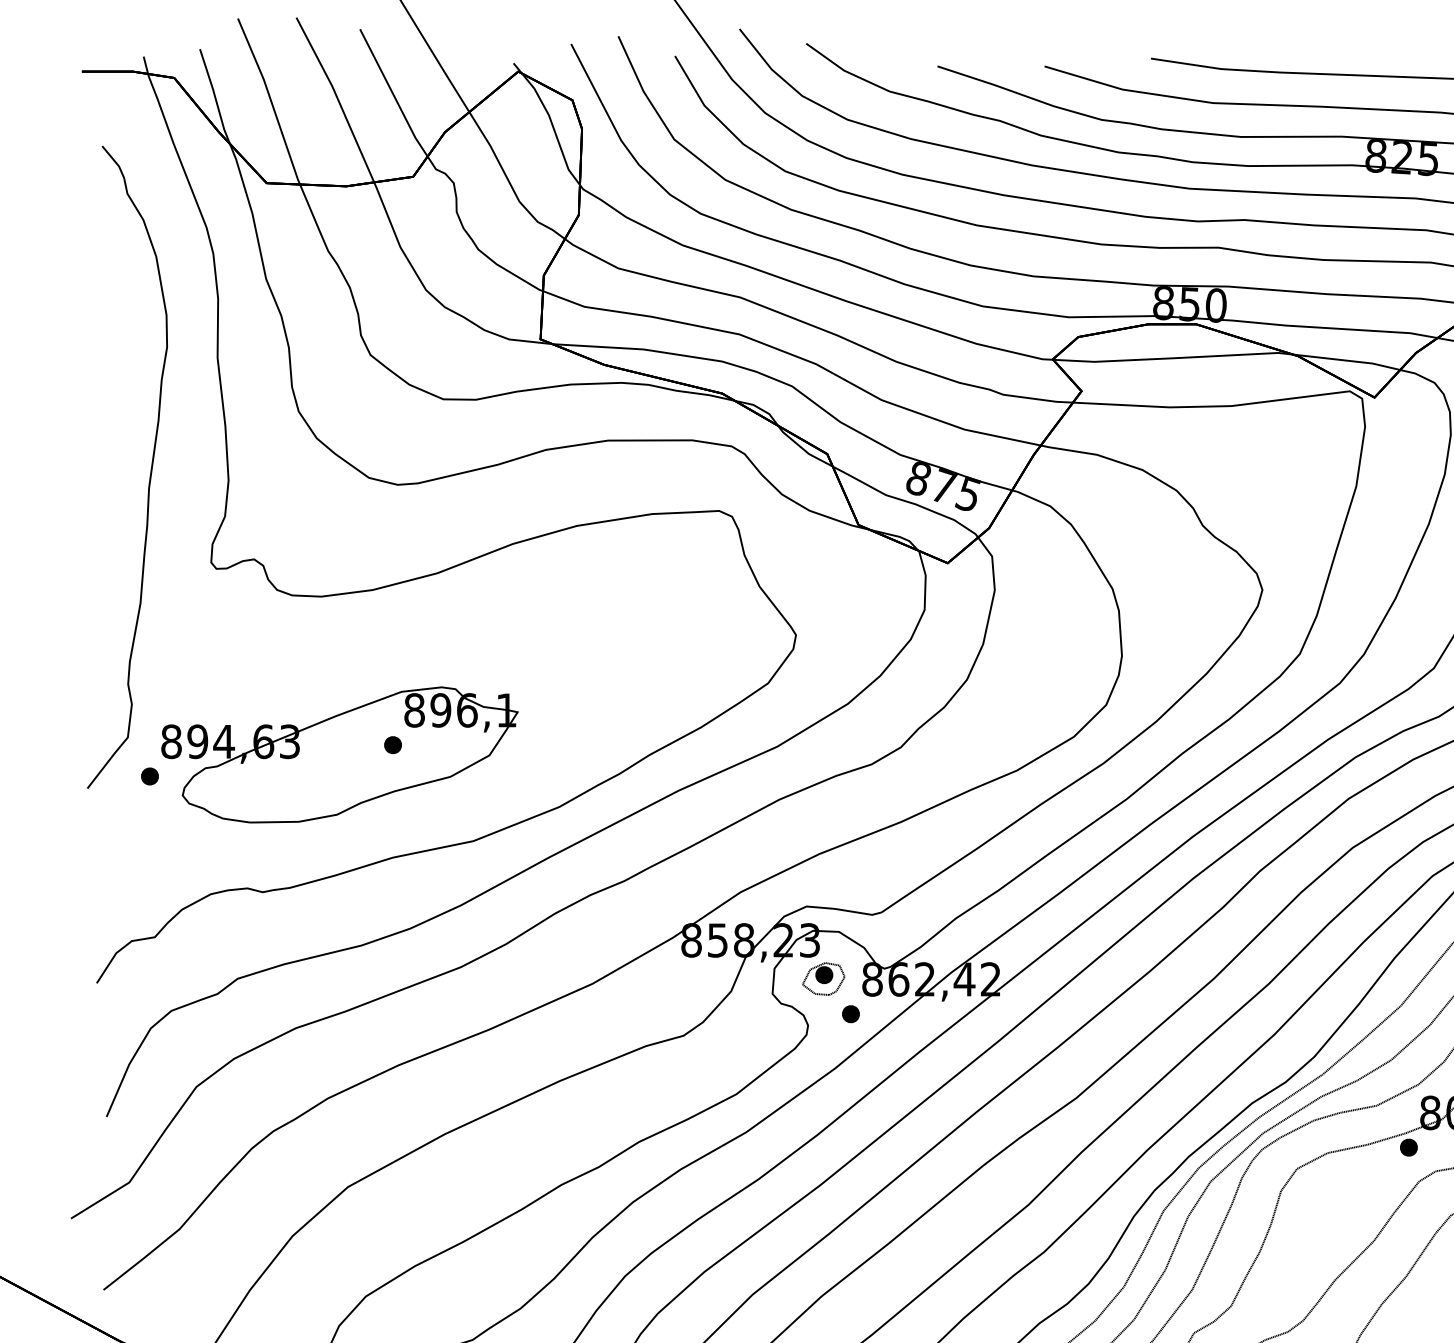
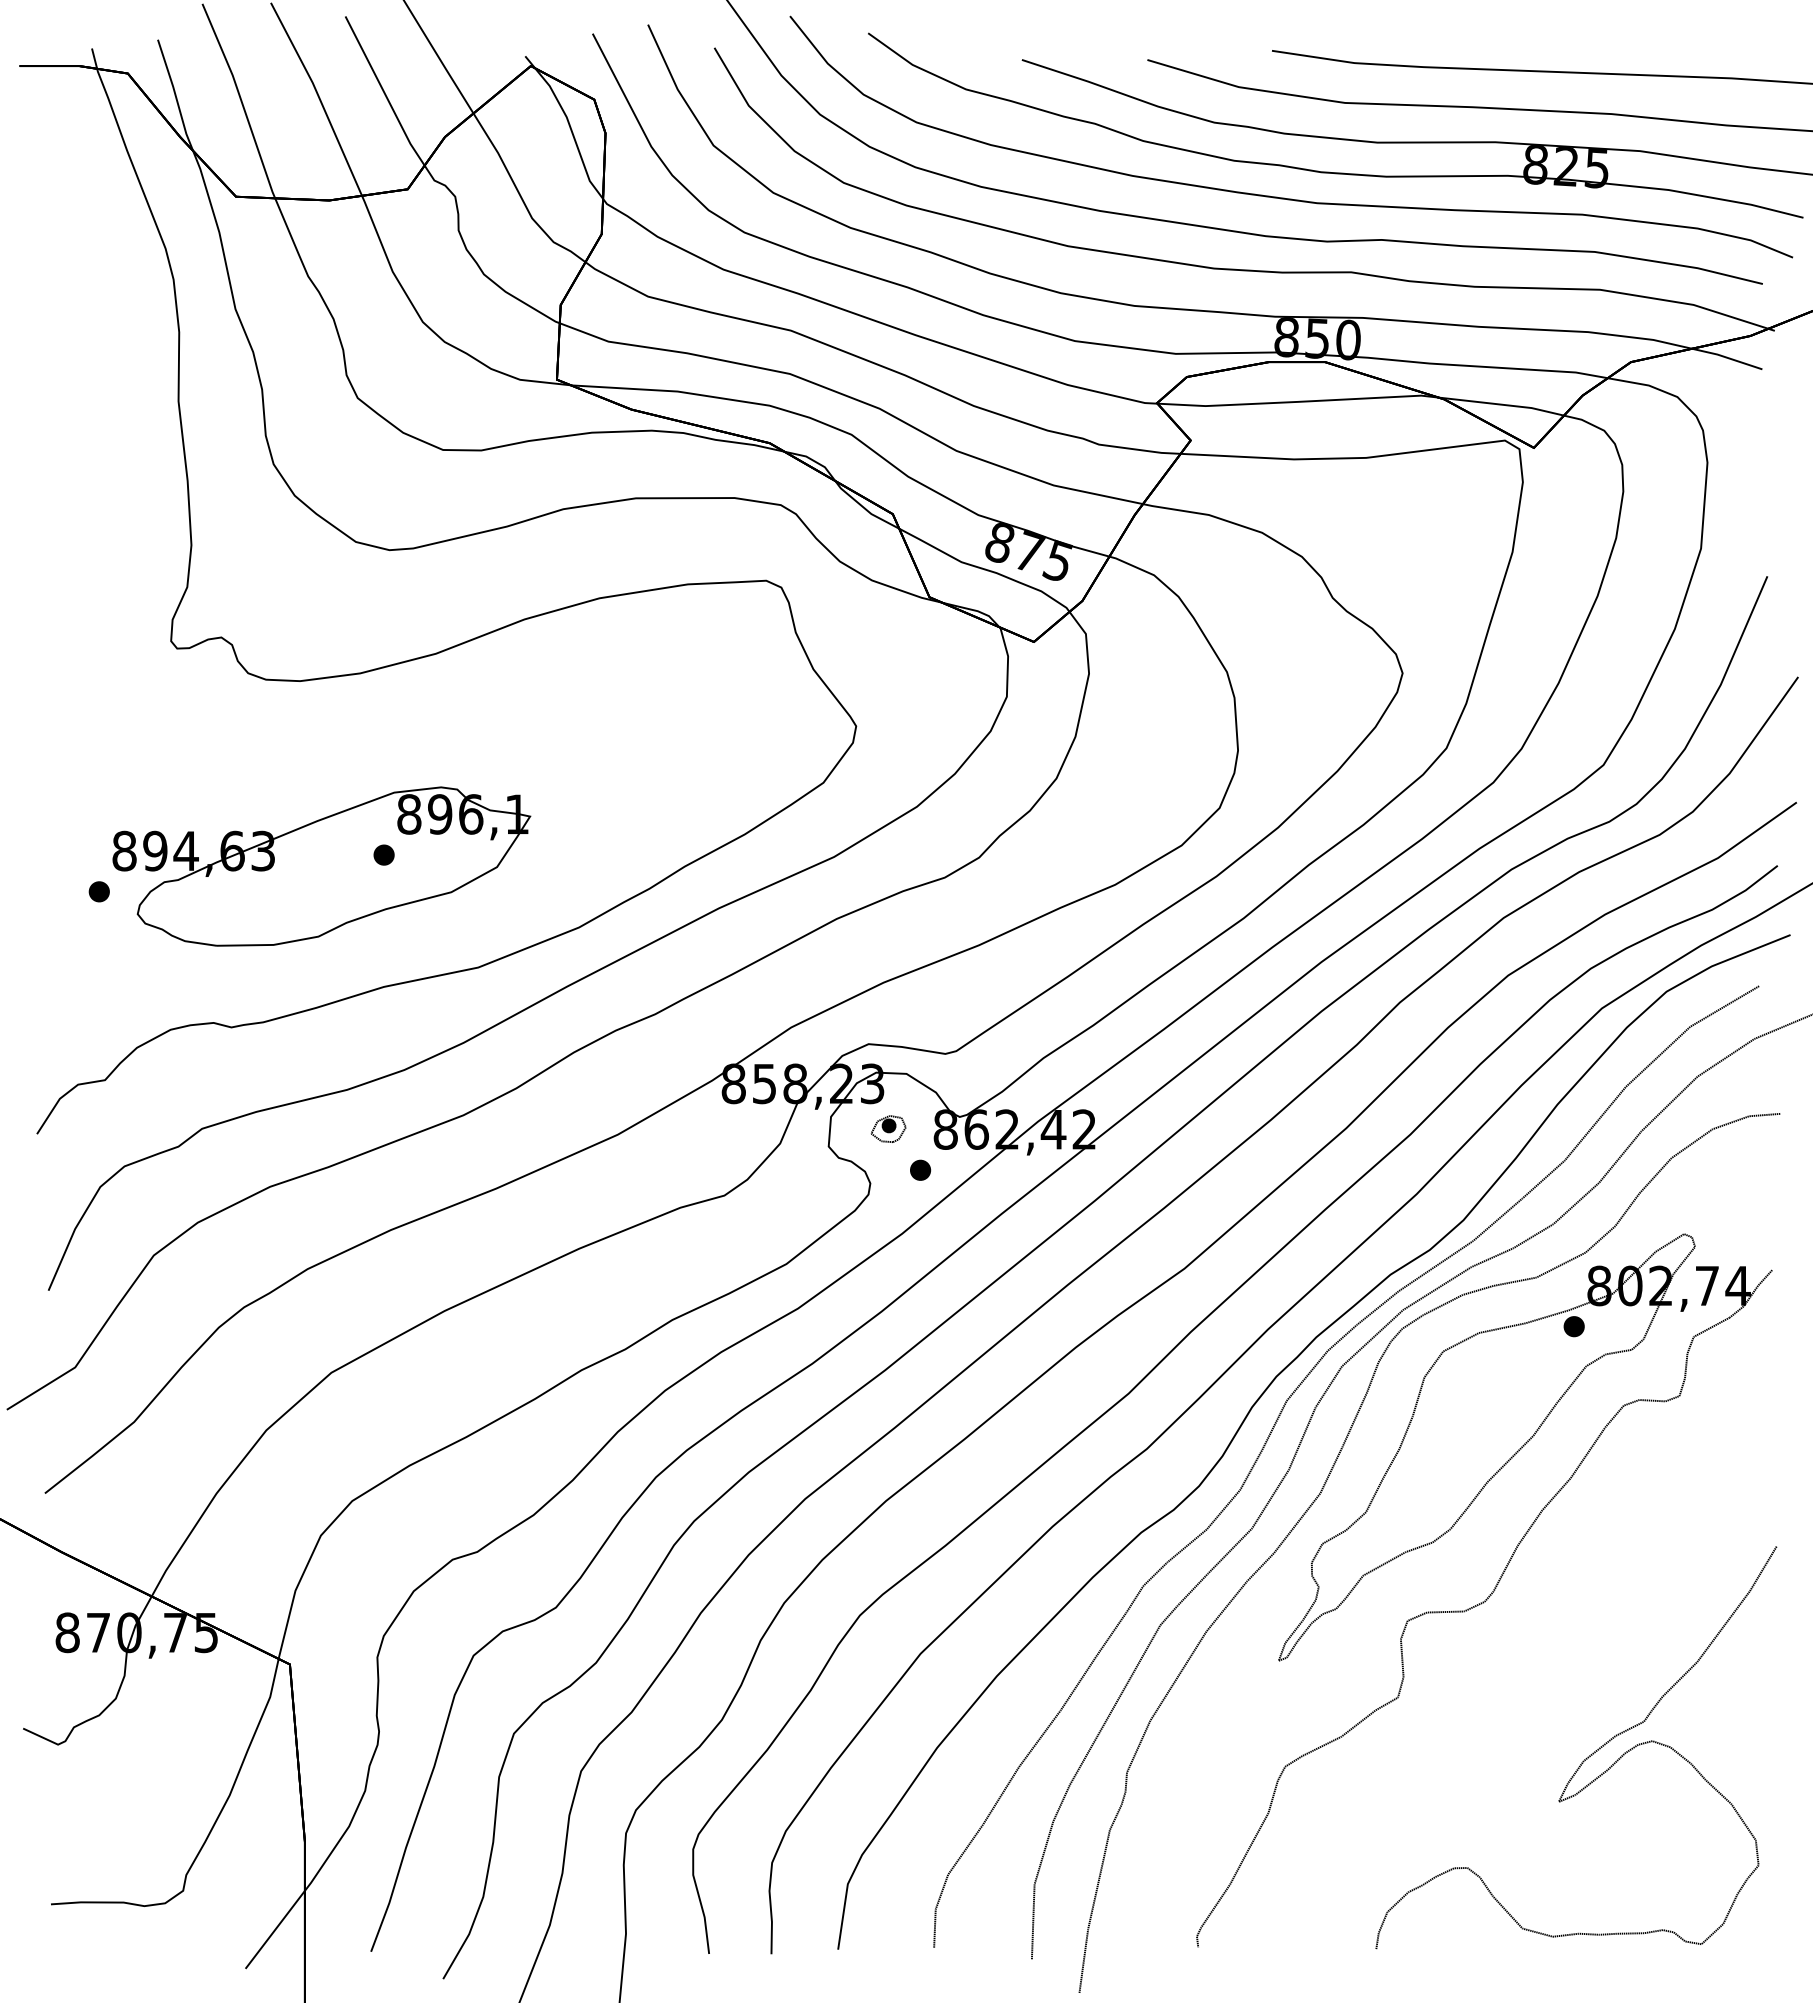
part: (150, 473) -> (99, 536), removed
part: (823, 978) -> (888, 1128), size x0.7

